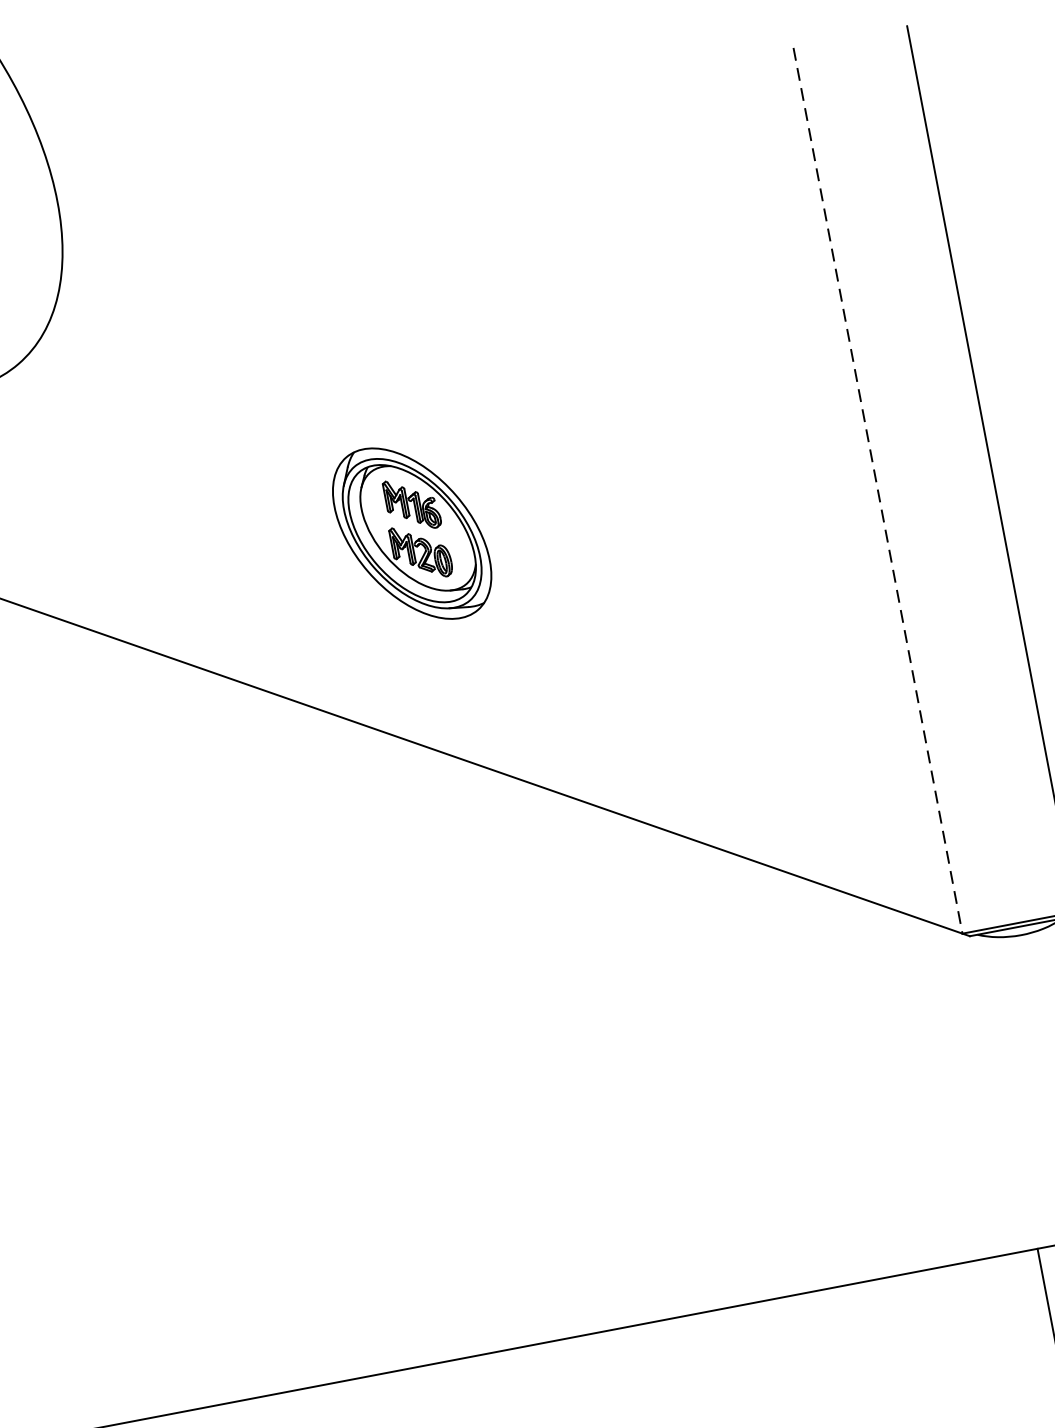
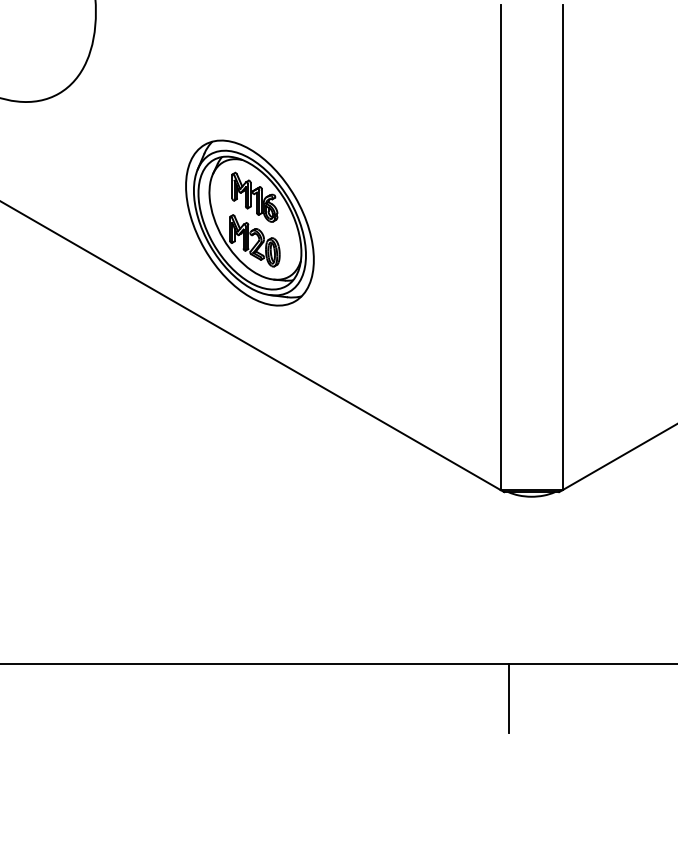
line: (877, 491) -> (500, 247), dashed -> solid
part: (411, 532) -> (249, 222), size x1.67

